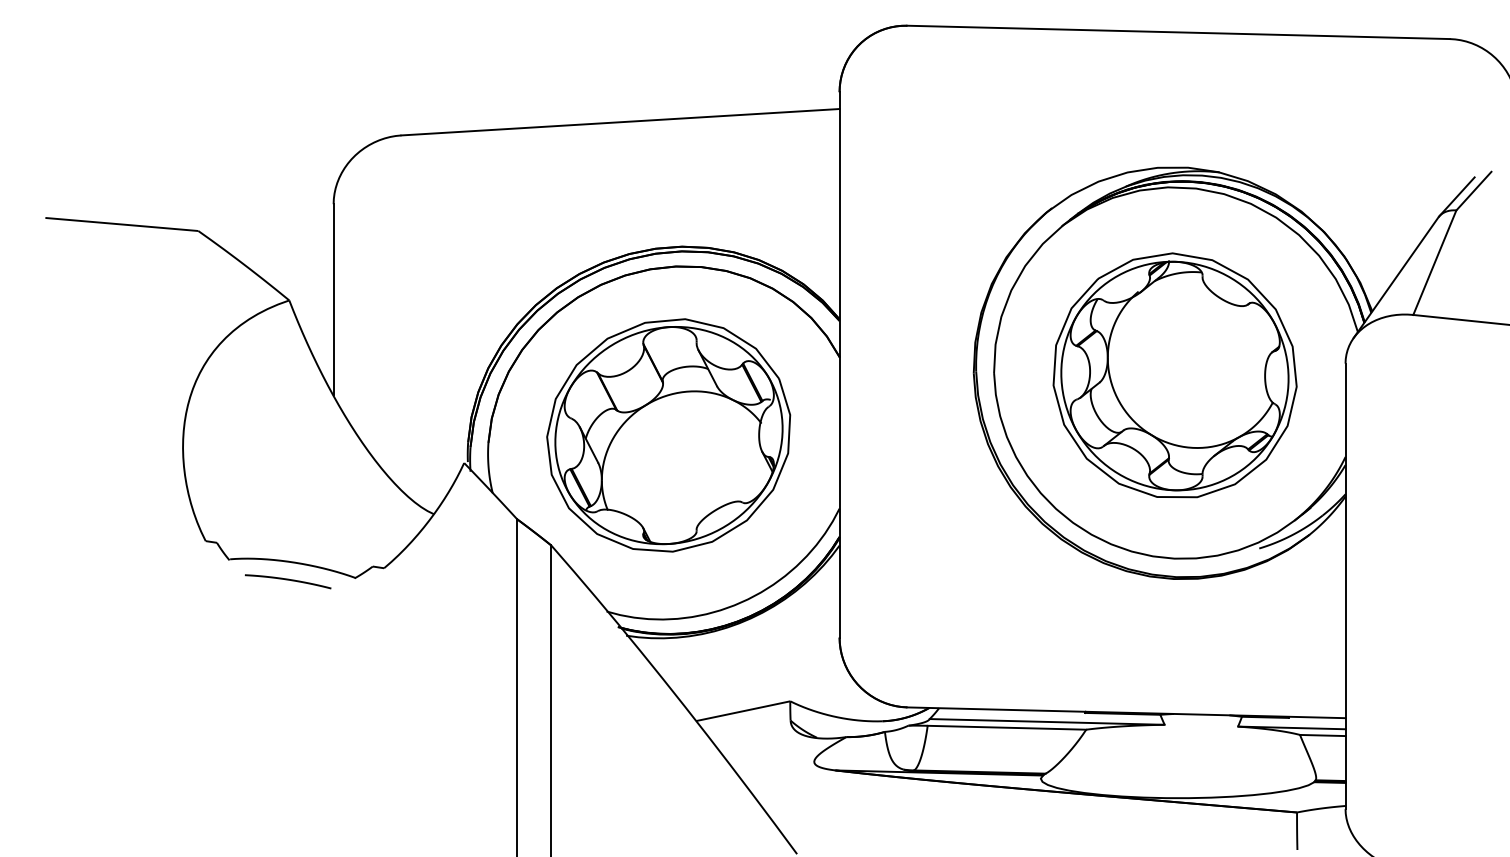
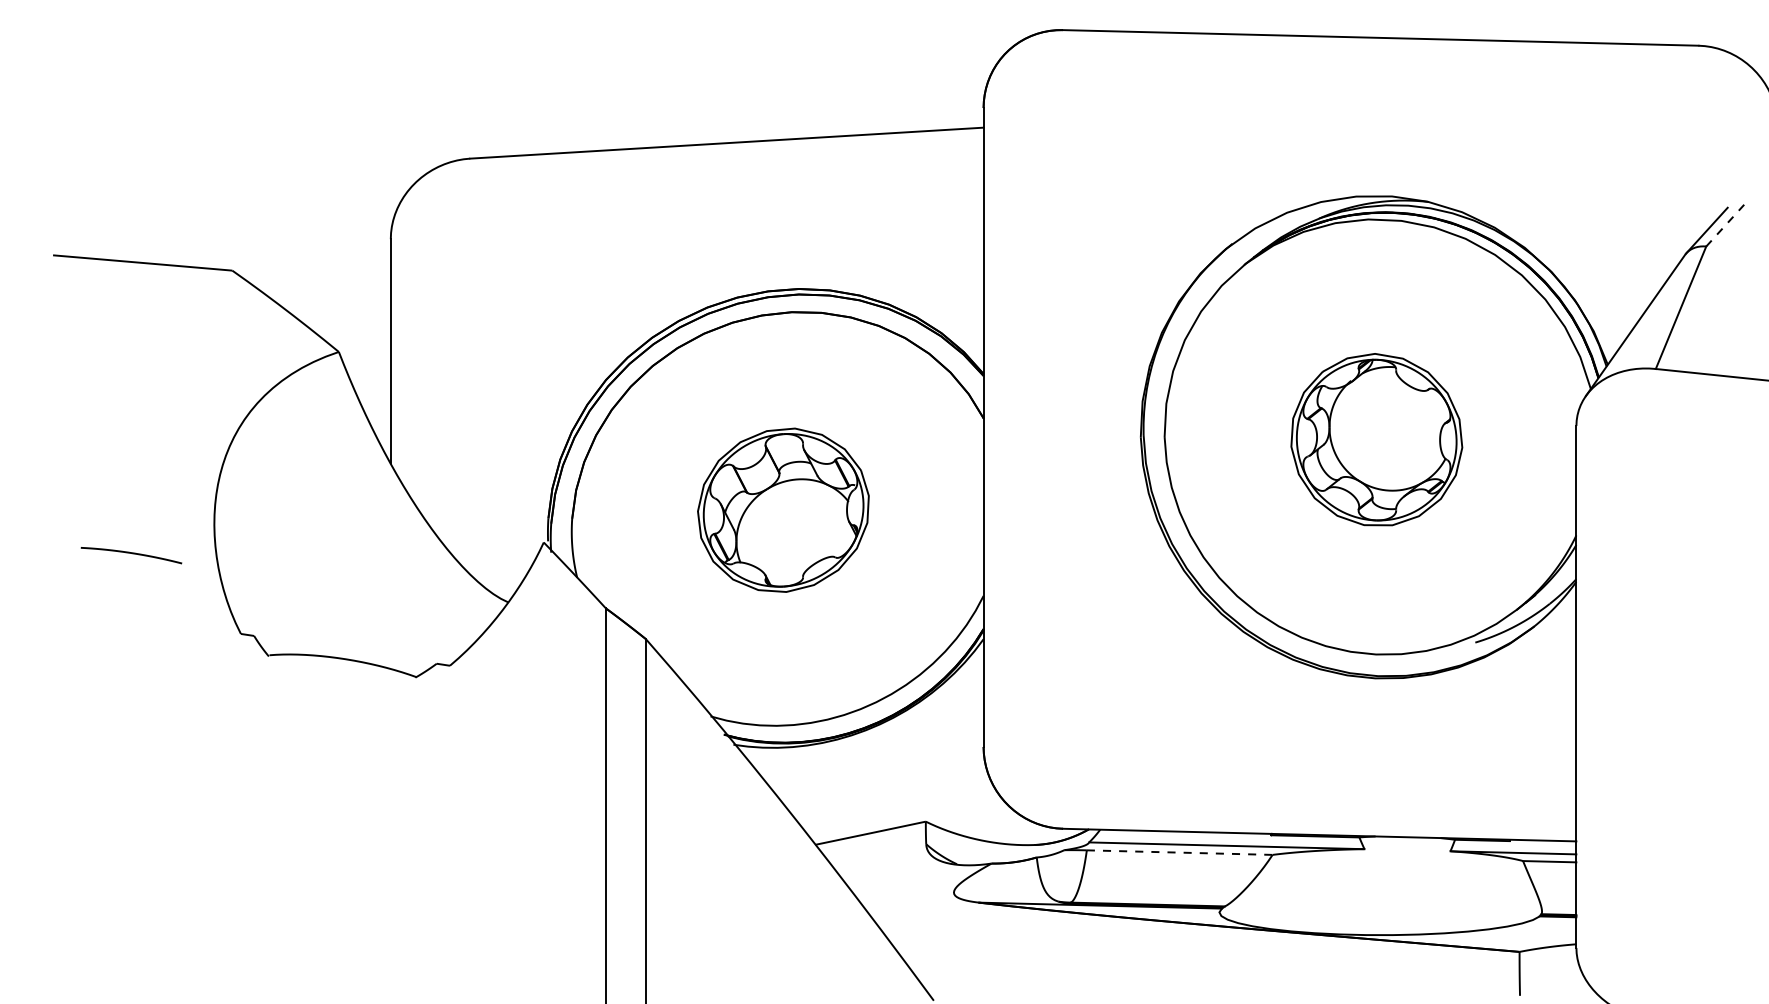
line: (1473, 190) -> (1726, 223), solid -> dashed
part: (1174, 375) -> (1376, 439), size x0.6
part: (668, 435) -> (783, 510), size x0.6
curve: (288, 580) -> (132, 554), moved
line: (1006, 727) -> (1179, 852), solid -> dashed

